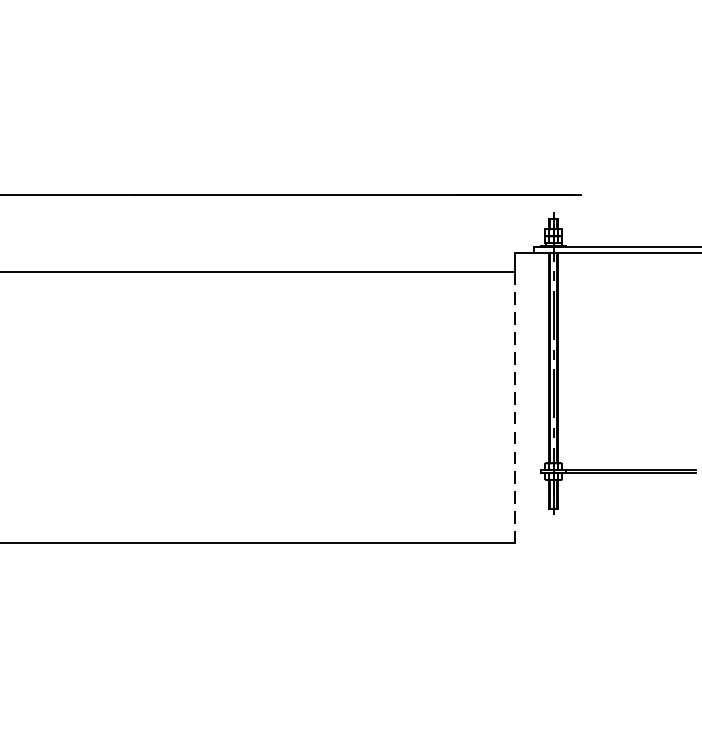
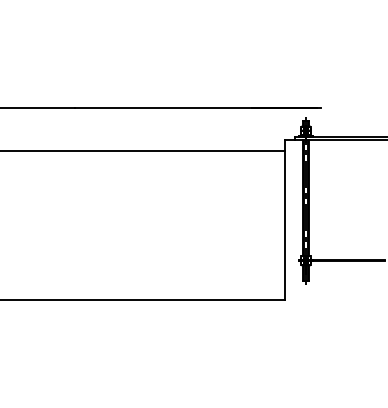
line: (514, 407) -> (284, 225), dashed -> solid

